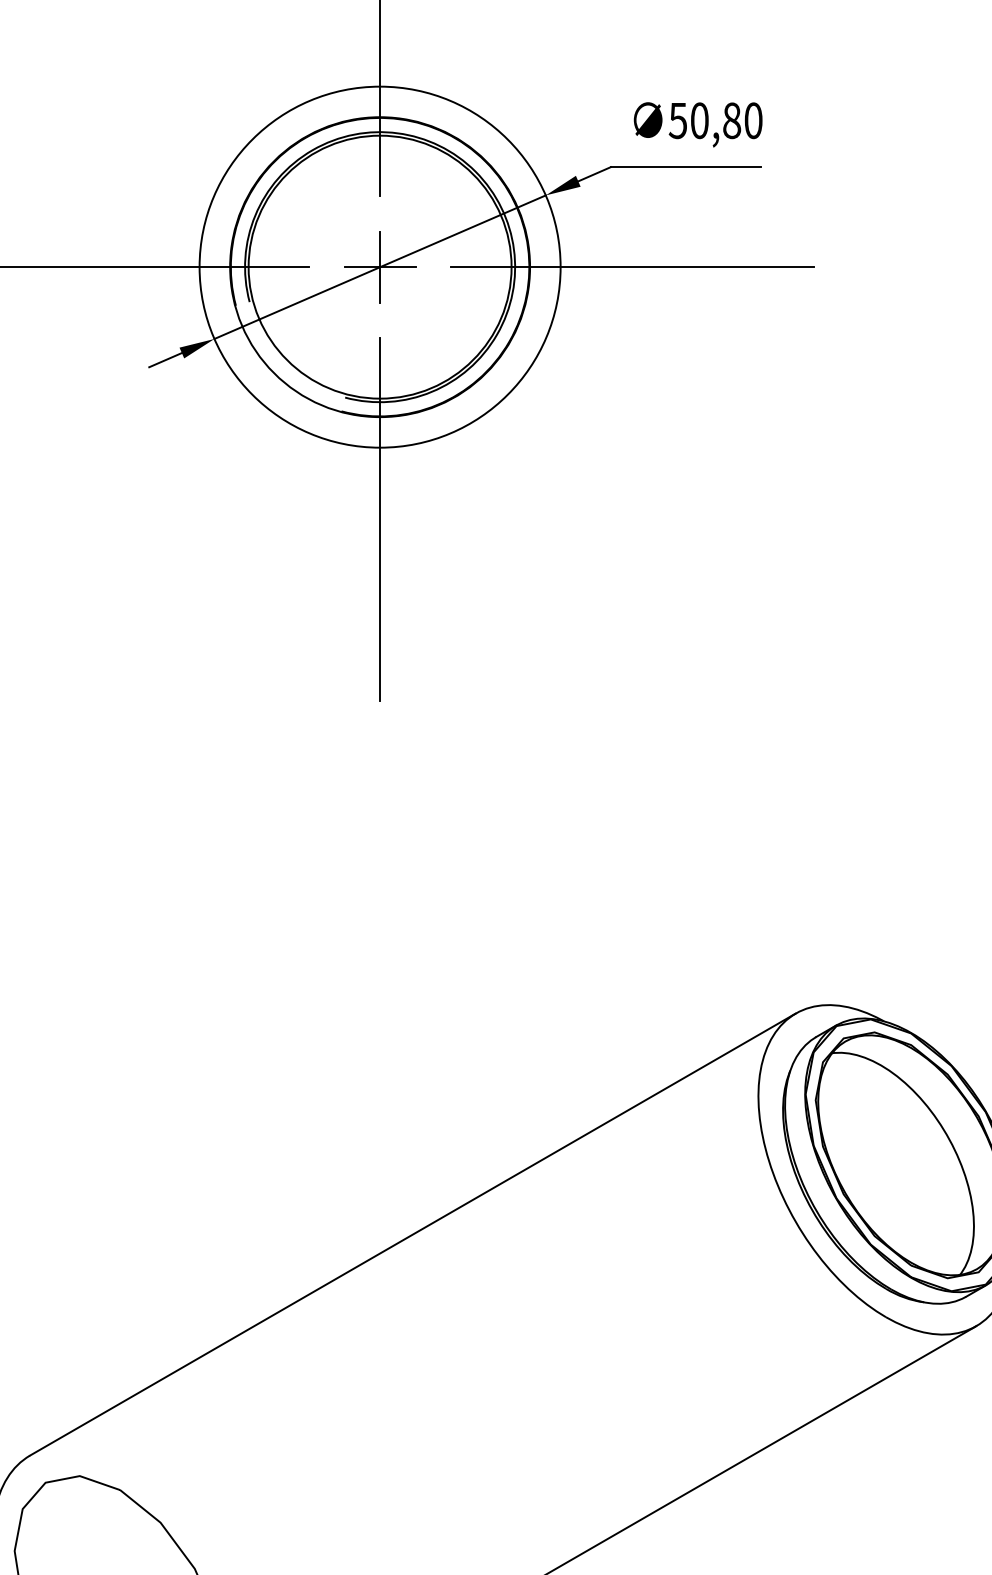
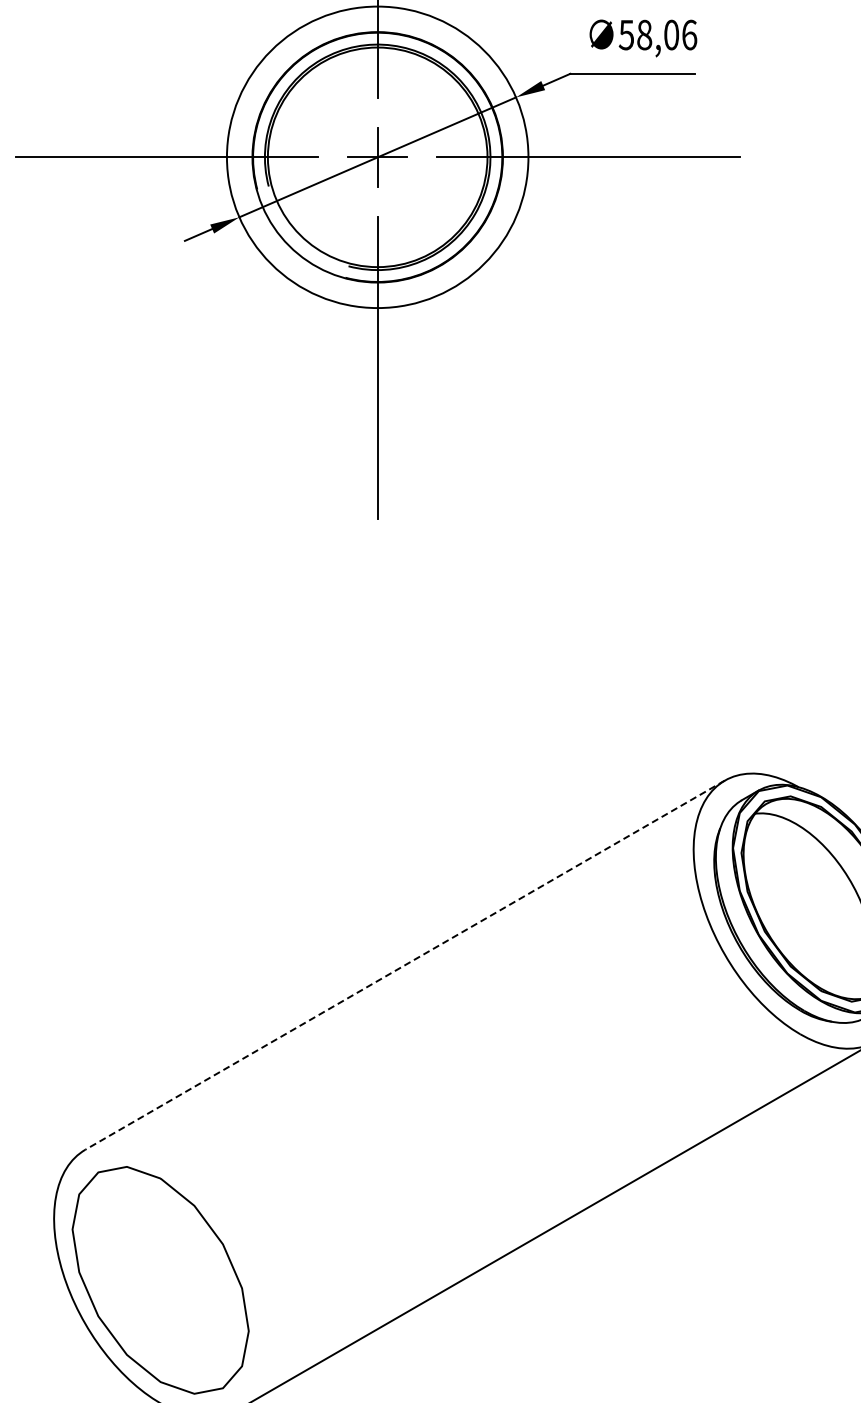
text: (727, 120) -> (667, 34), 50,80 -> 58,06
line: (412, 1234) -> (404, 965), solid -> dashed

